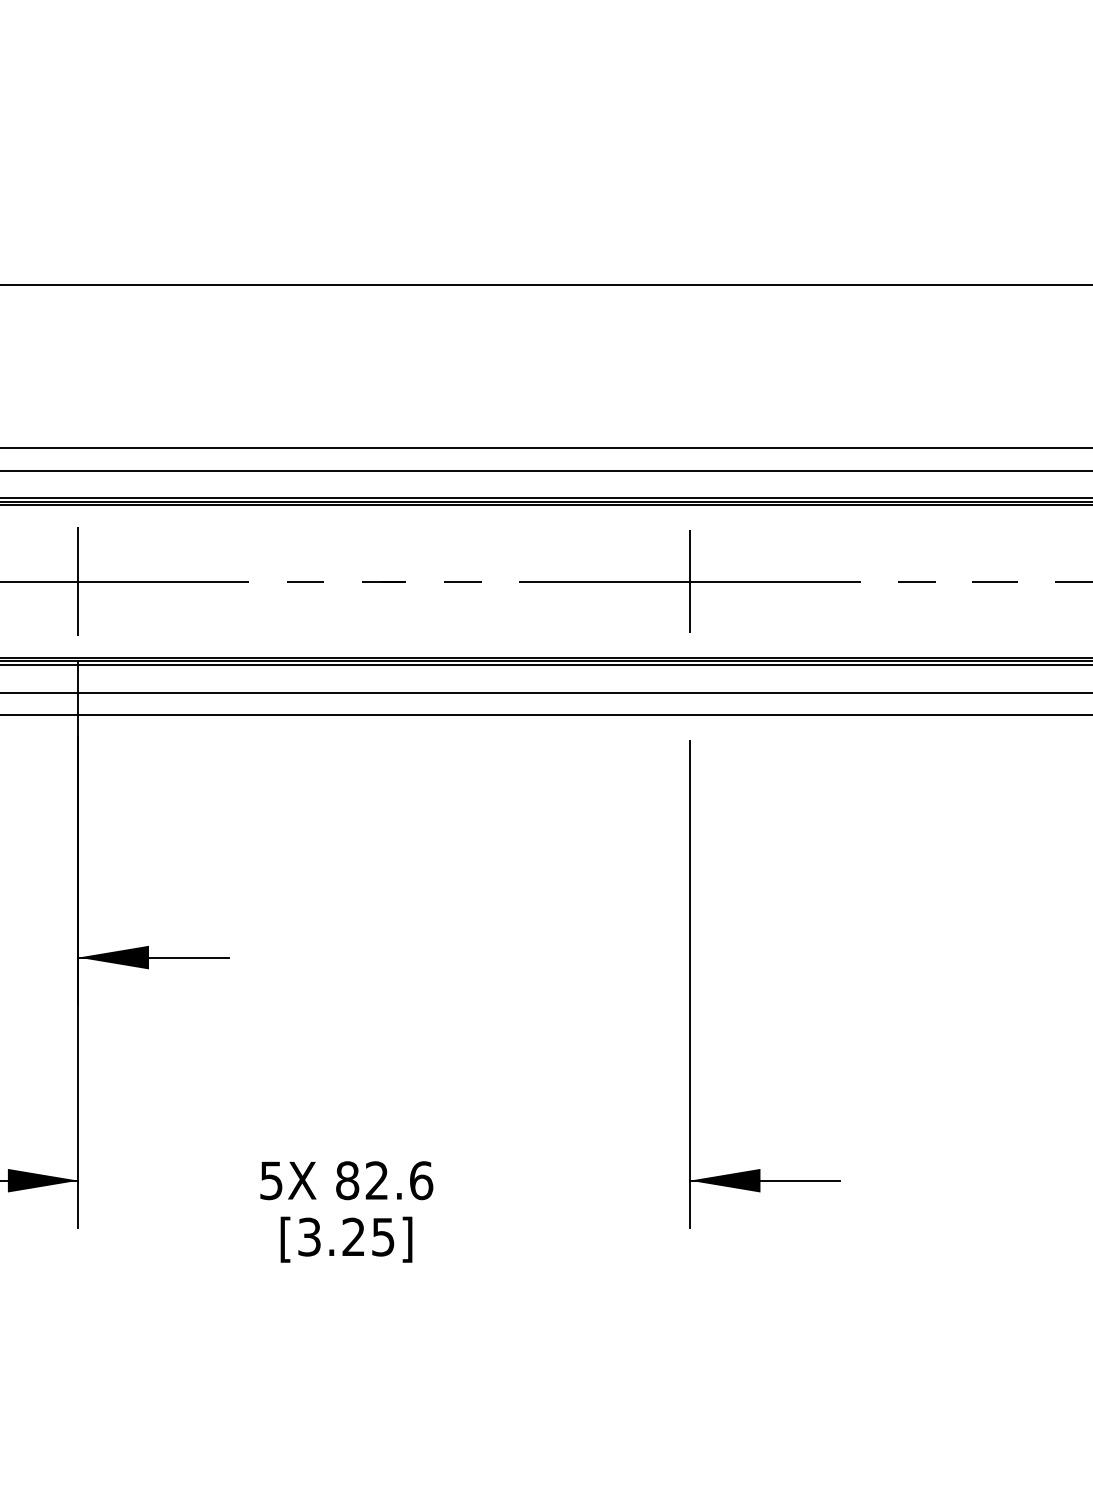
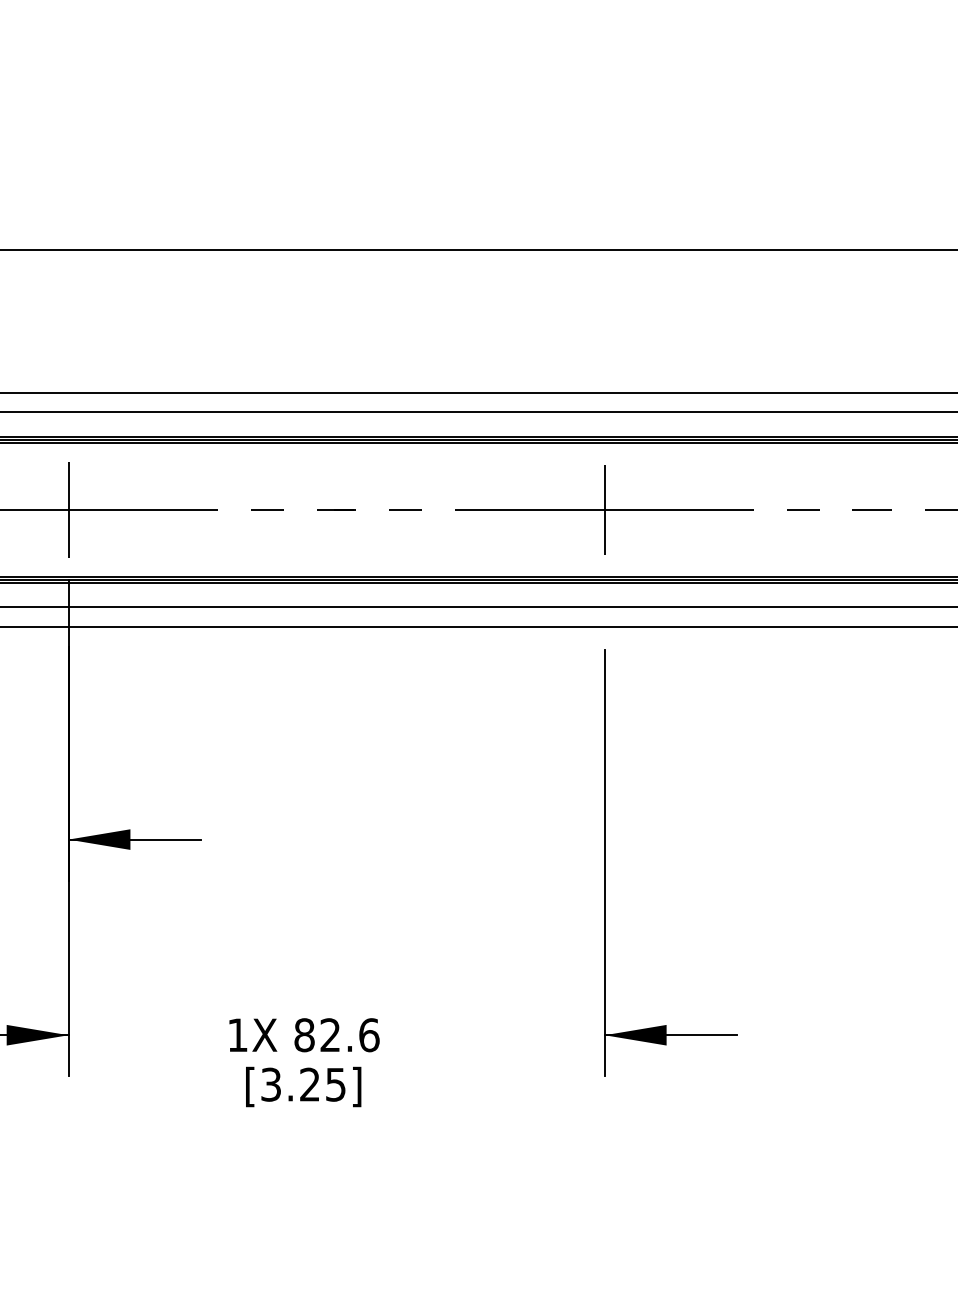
text: (271, 1180) -> (237, 1035), 5X -> 1X

